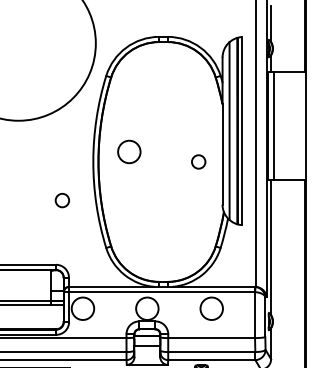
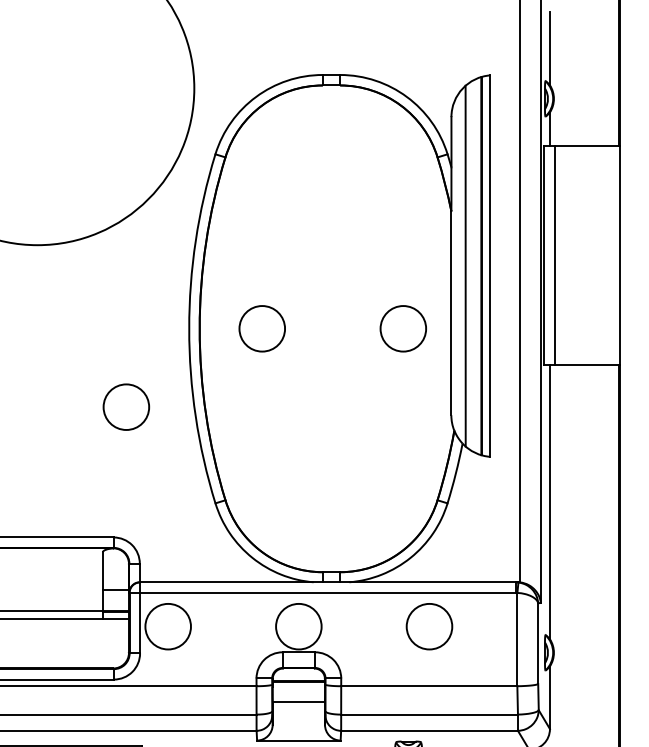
circle: (129, 151) -> (262, 327), moved
circle: (198, 161) -> (402, 327), size x1.67
circle: (62, 200) -> (126, 406), size x1.67

